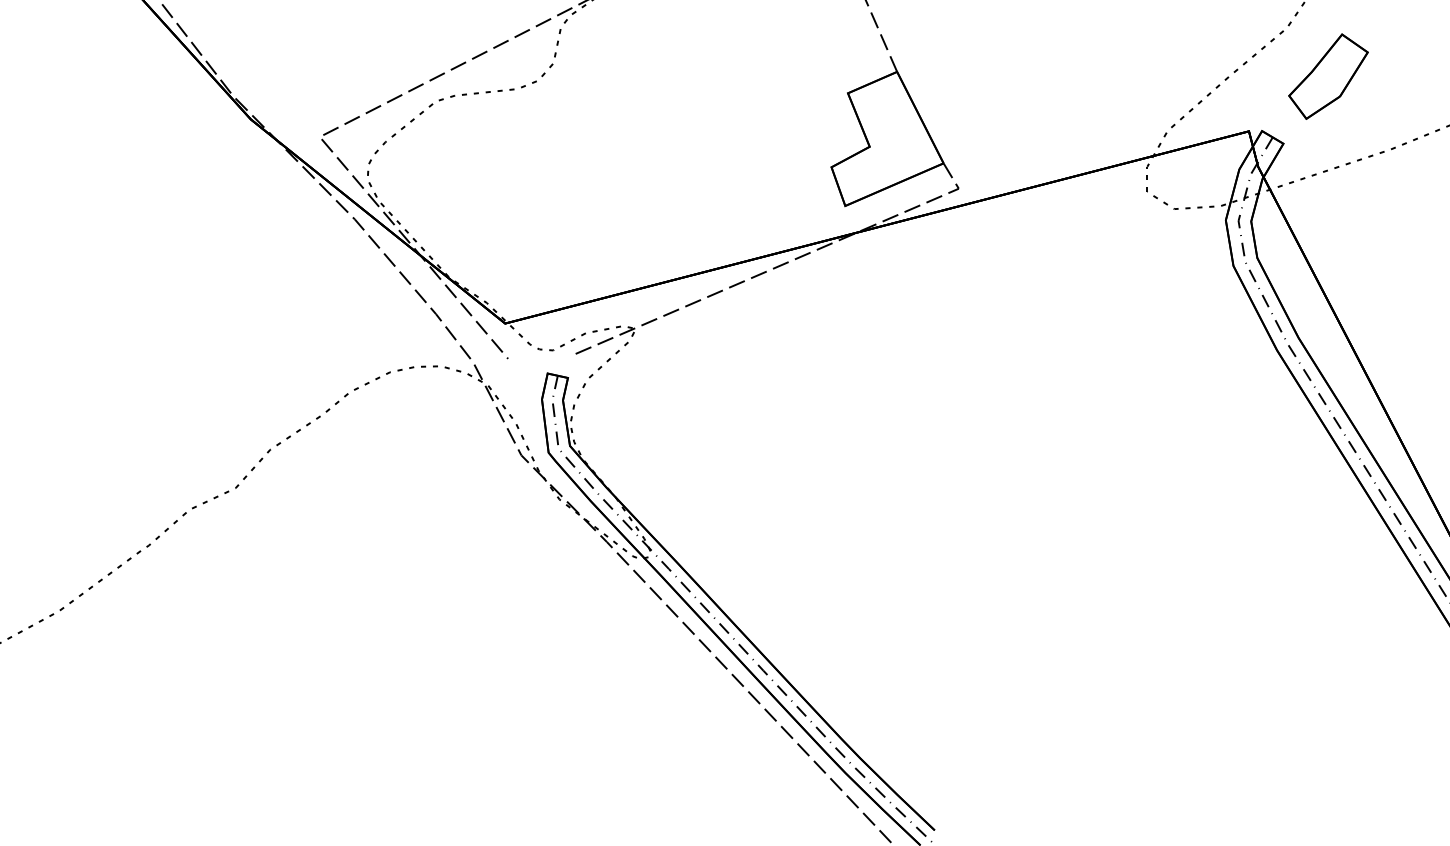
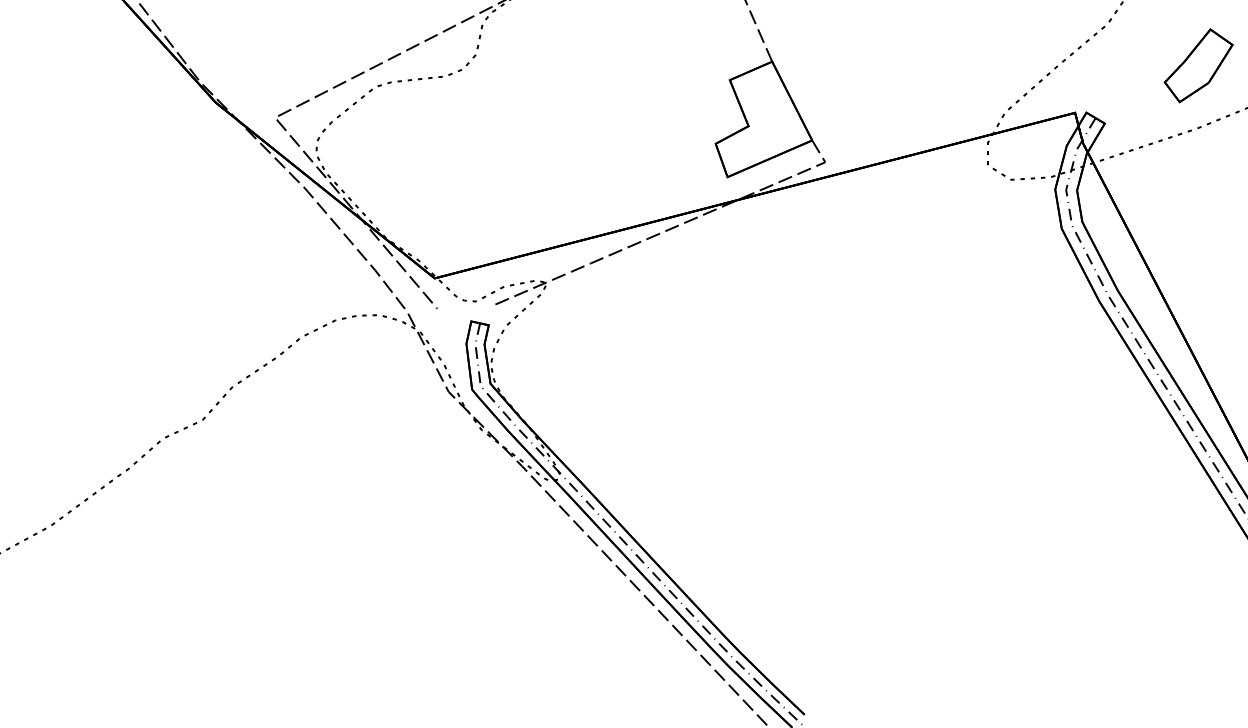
part: (1328, 76) -> (1198, 65), moved

